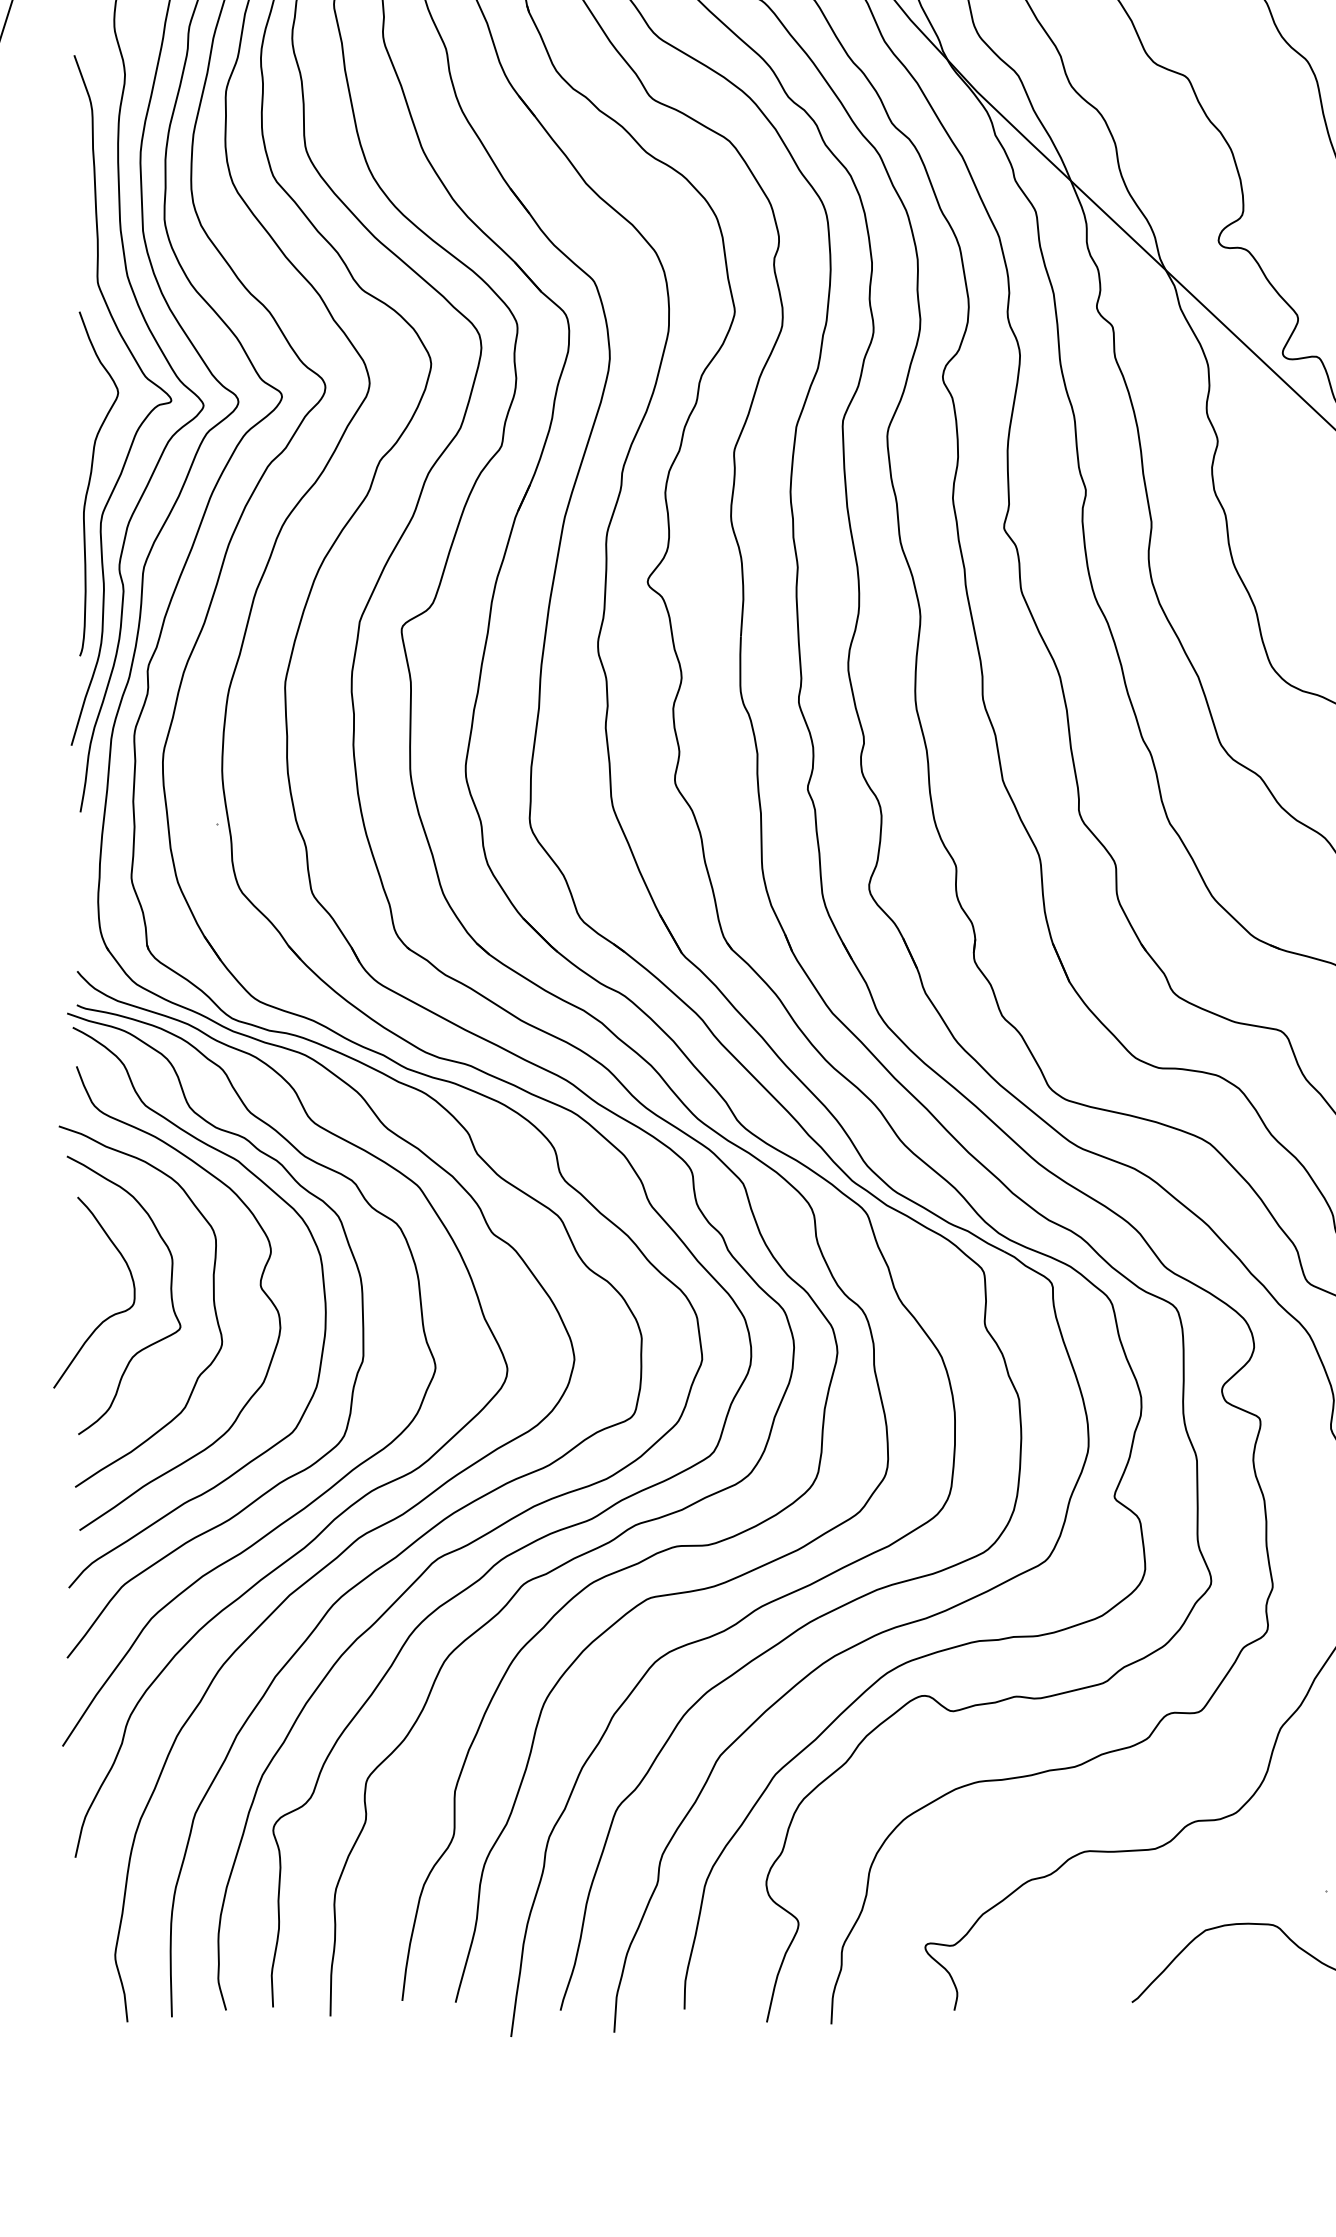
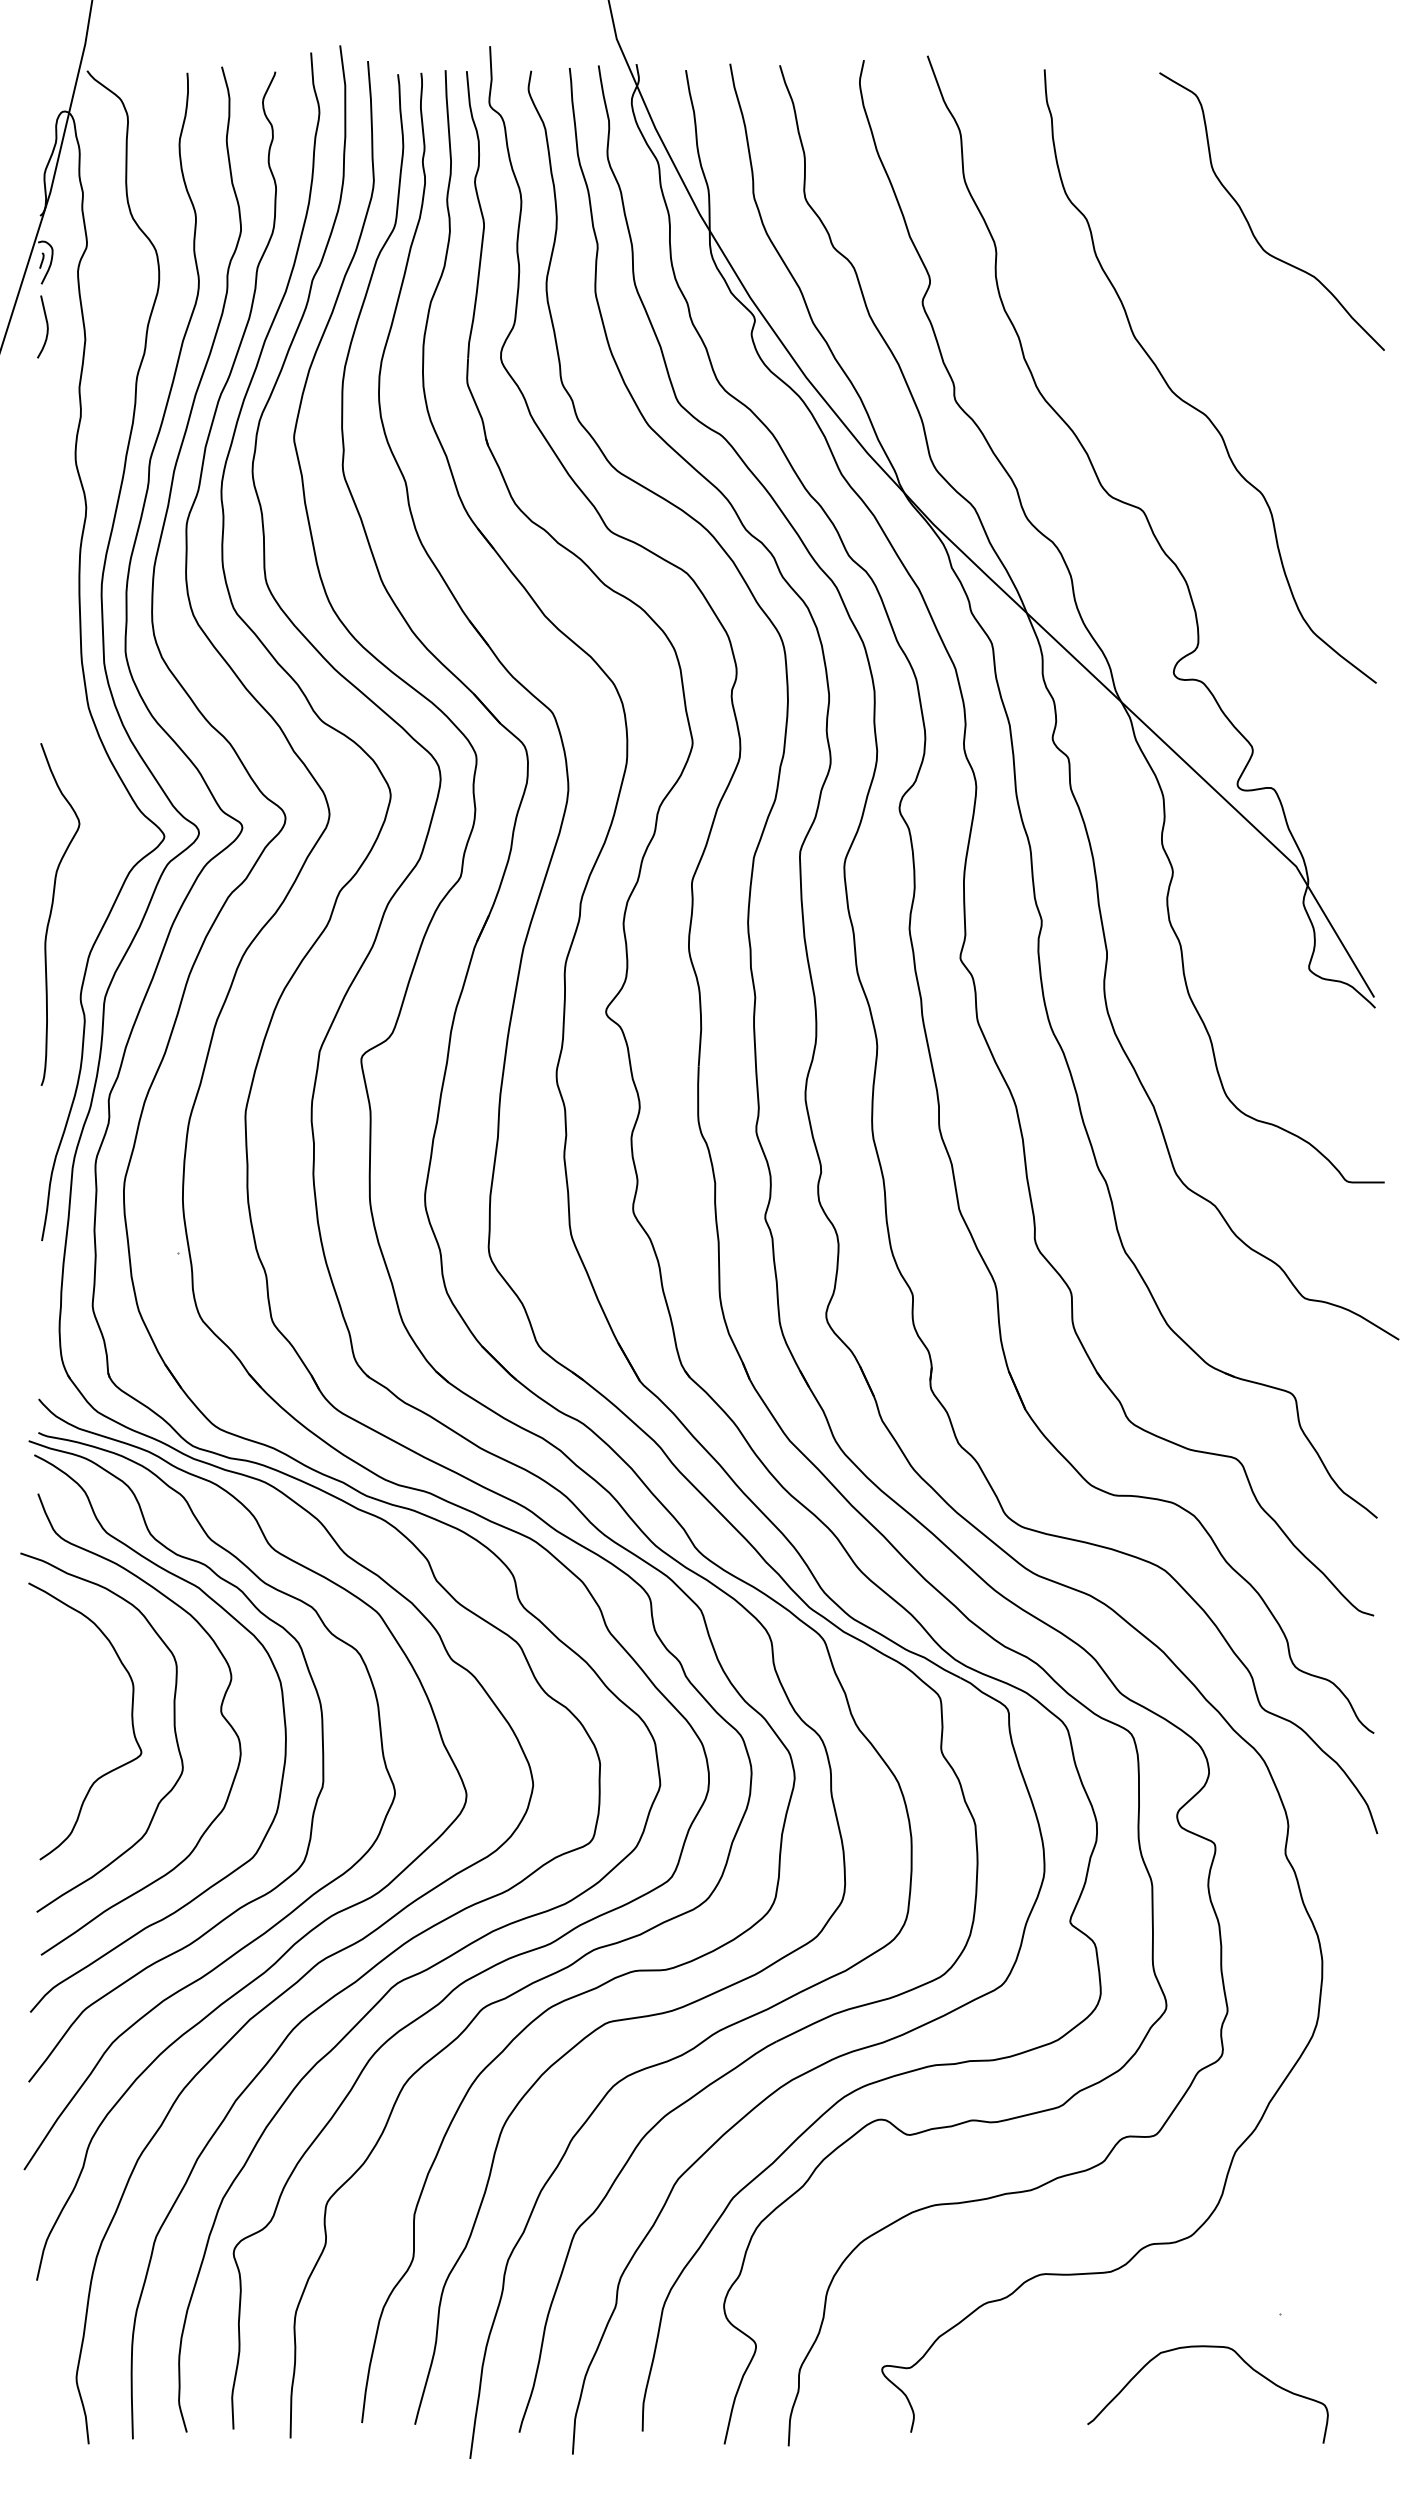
curve: (143, 419) -> (104, 850), removed
curve: (110, 1315) -> (71, 1741), removed

